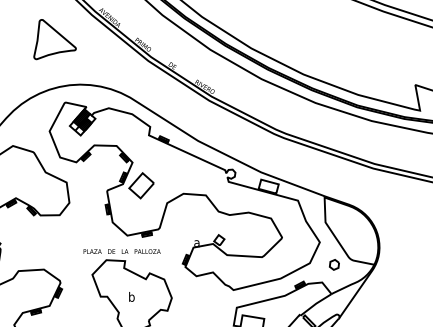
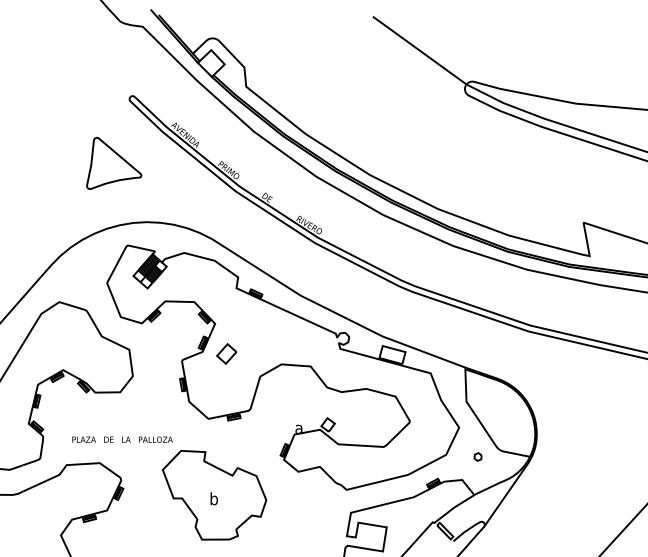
part: (141, 185) -> (226, 353), size x0.6
text: (122, 251) -> (122, 439), moved
part: (333, 264) -> (477, 456), size x0.6

